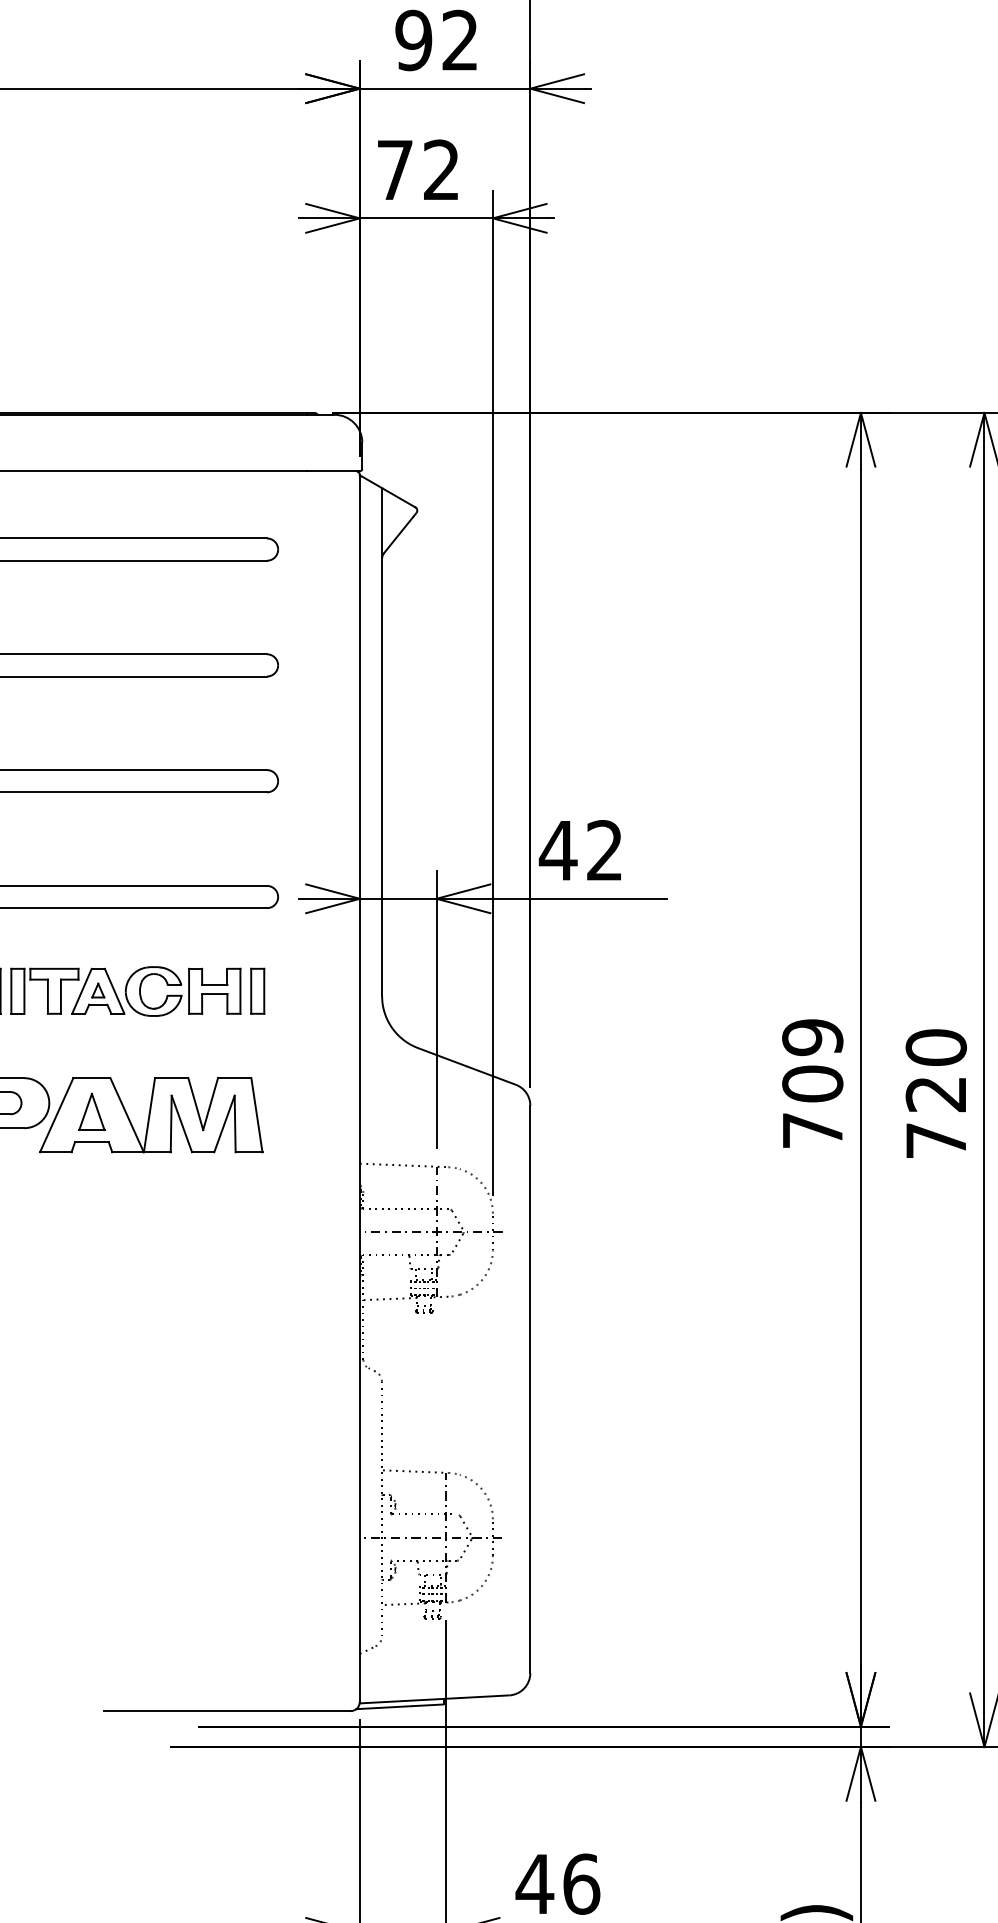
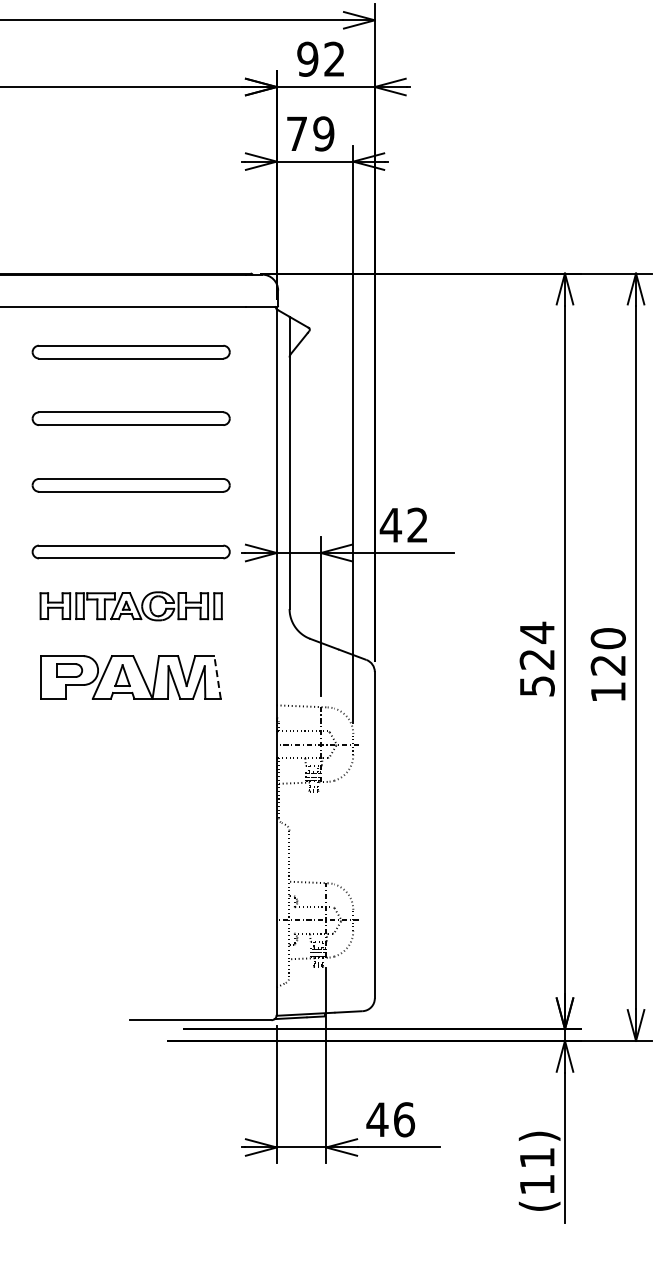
text: (441, 169) -> (323, 133), 72 -> 79
text: (811, 1082) -> (536, 658), 709 -> 524
line: (256, 1115) -> (217, 677), solid -> dashed
text: (936, 1141) -> (608, 692), 720 -> 120

